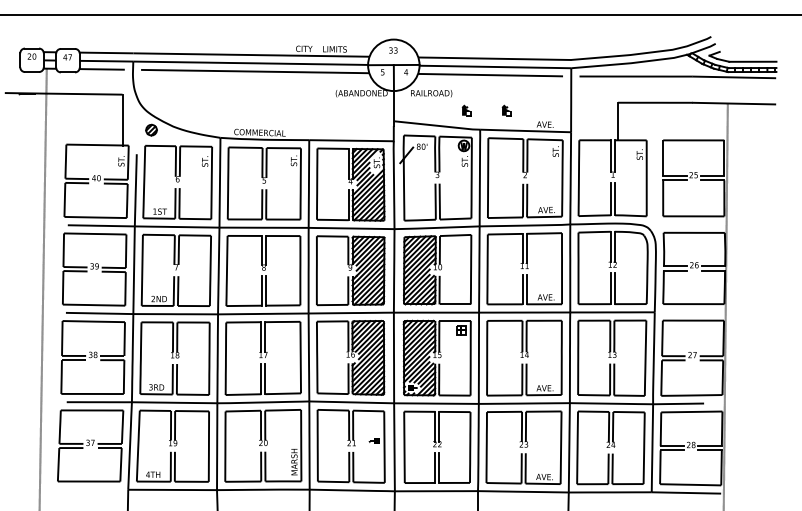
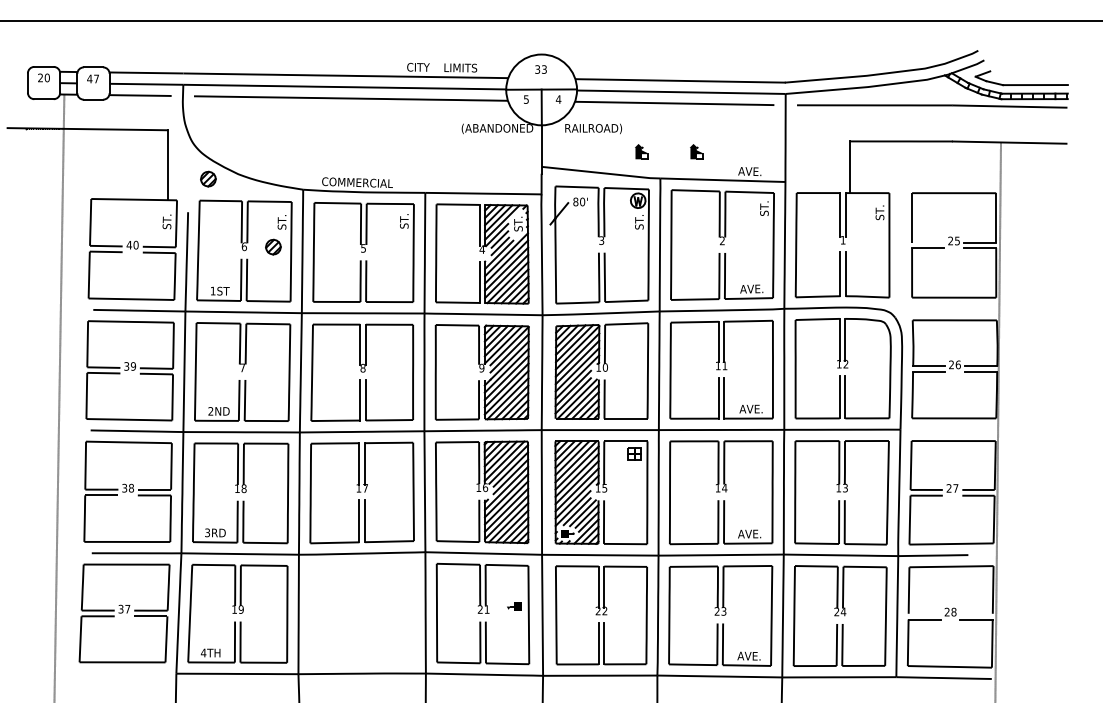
line: (675, 176) -> (928, 242), removed
part: (198, 179) -> (273, 246), added
part: (262, 445) -> (361, 612), removed
line: (672, 446) -> (924, 613), removed
line: (710, 446) -> (976, 613), removed

